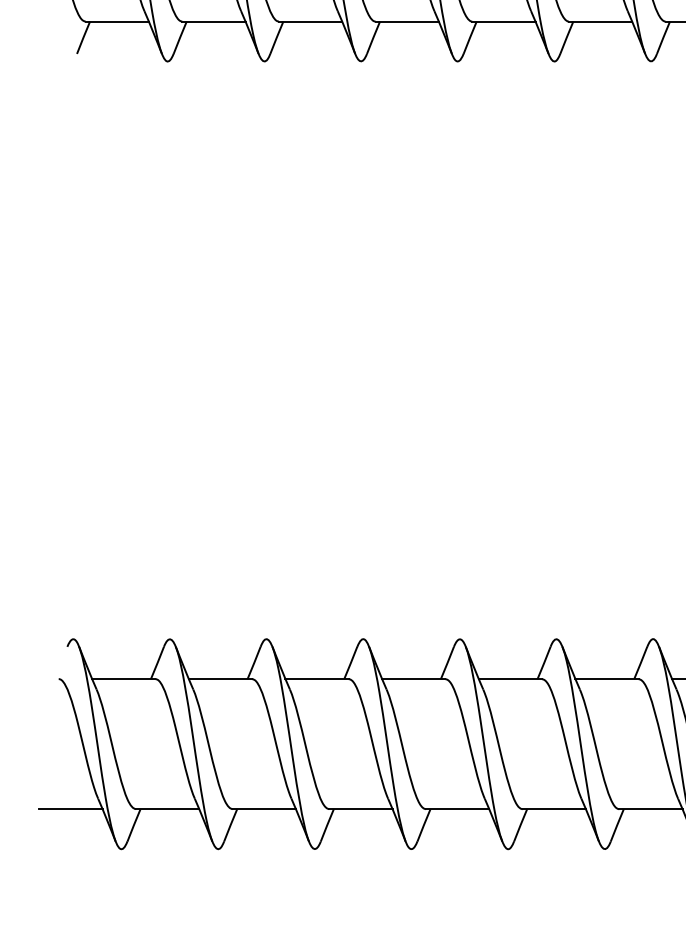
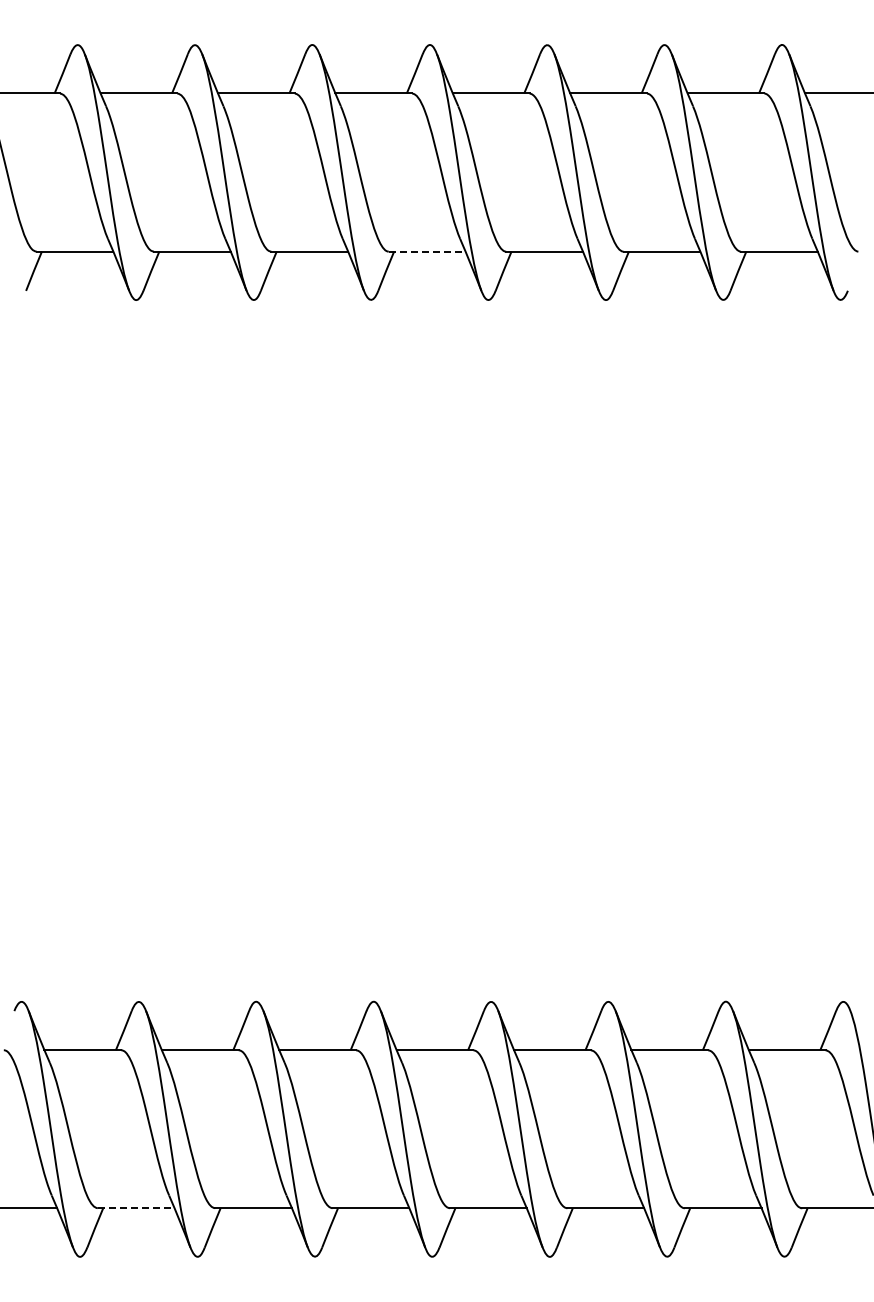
line: (407, 21) -> (427, 251), solid -> dashed
line: (167, 809) -> (136, 1208), solid -> dashed

